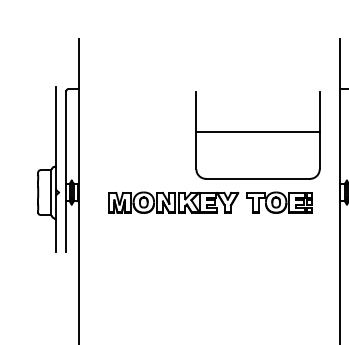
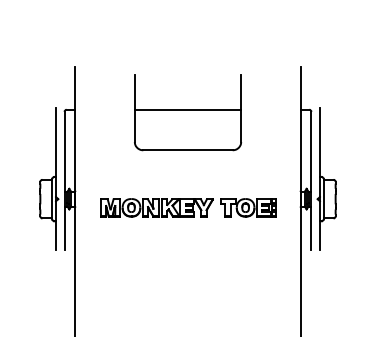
part: (258, 135) -> (188, 112), moved

